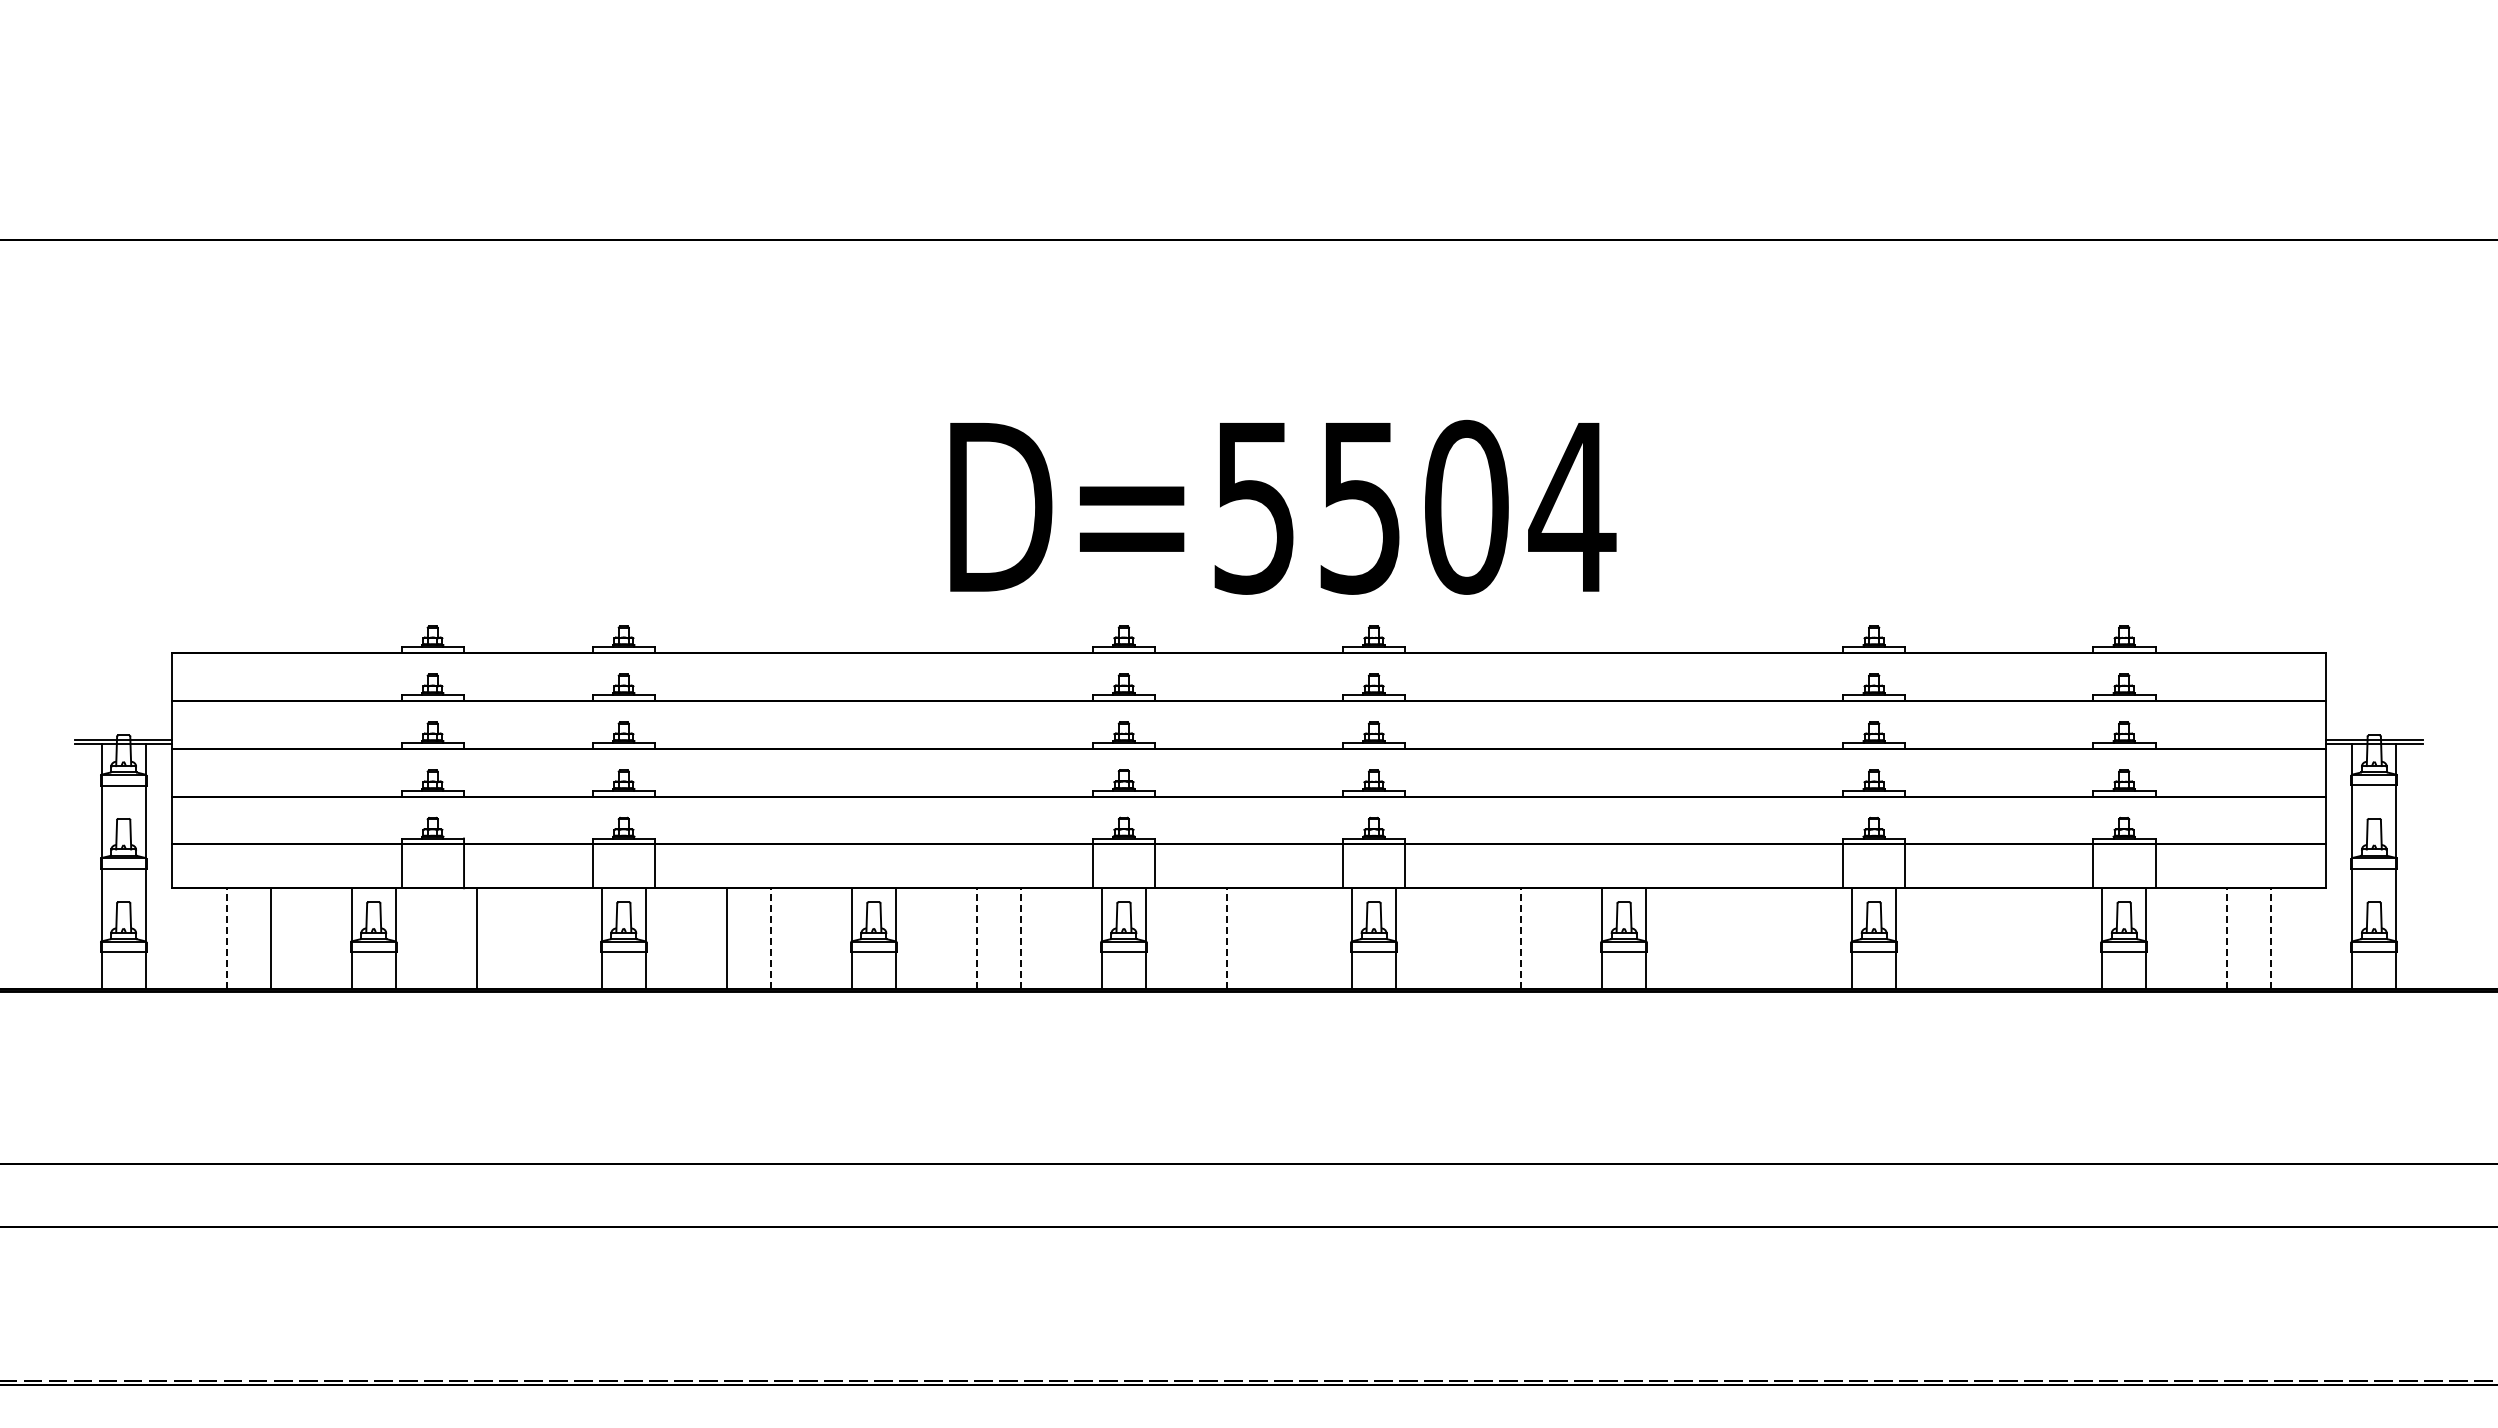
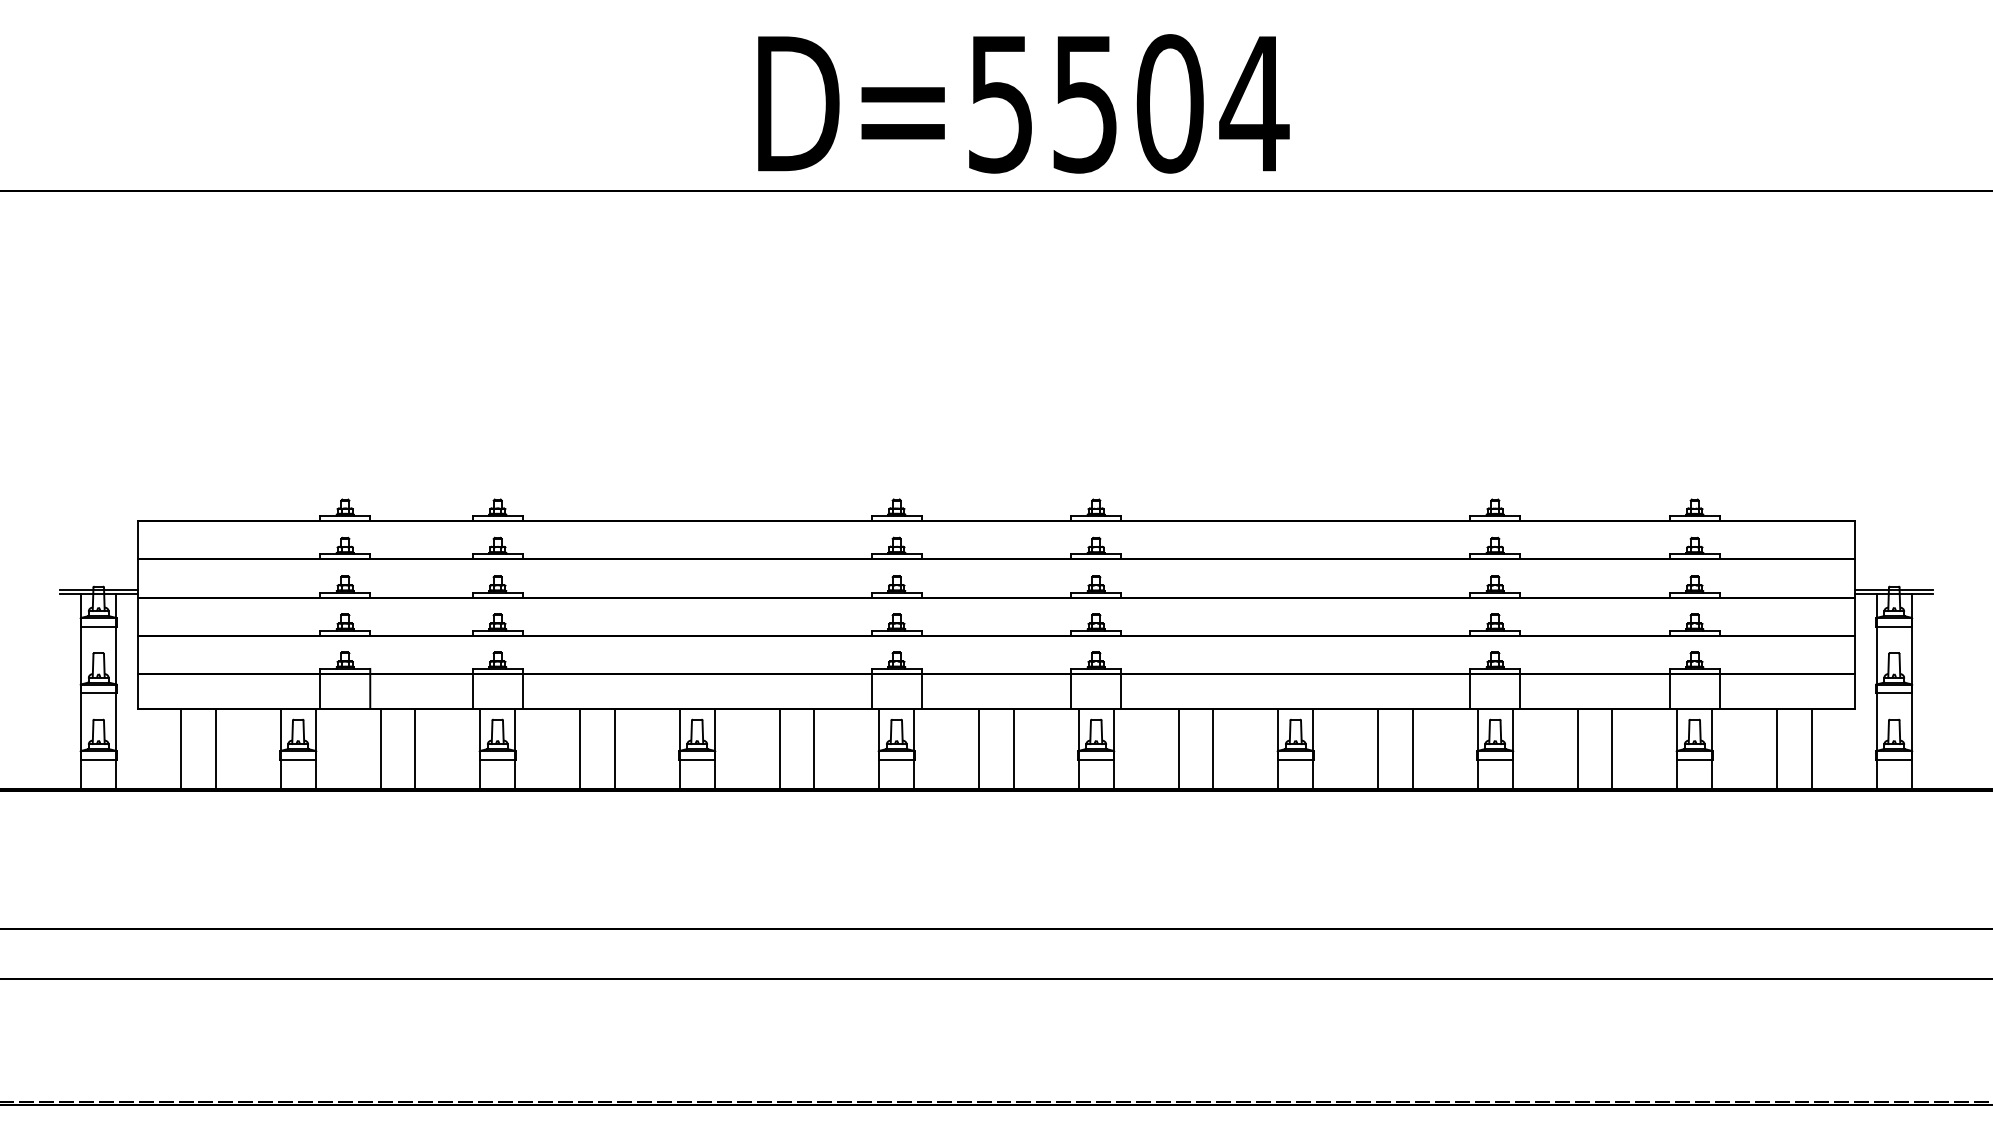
text: (1283, 506) -> (1024, 103), moved
line: (226, 938) -> (180, 748), dashed -> solid
line: (520, 938) -> (415, 748), added
line: (770, 938) -> (614, 748), dashed -> solid
line: (977, 938) -> (779, 748), dashed -> solid
line: (1020, 938) -> (814, 748), dashed -> solid
line: (1227, 938) -> (979, 748), dashed -> solid
line: (1270, 938) -> (1013, 748), added
line: (1477, 938) -> (1178, 748), added
line: (1520, 938) -> (1213, 748), dashed -> solid
line: (1727, 938) -> (1378, 748), added
line: (1771, 938) -> (1413, 748), added
line: (1977, 938) -> (1577, 748), added
line: (2021, 938) -> (1612, 748), added
line: (2227, 938) -> (1777, 748), dashed -> solid
line: (2271, 938) -> (1812, 748), dashed -> solid

